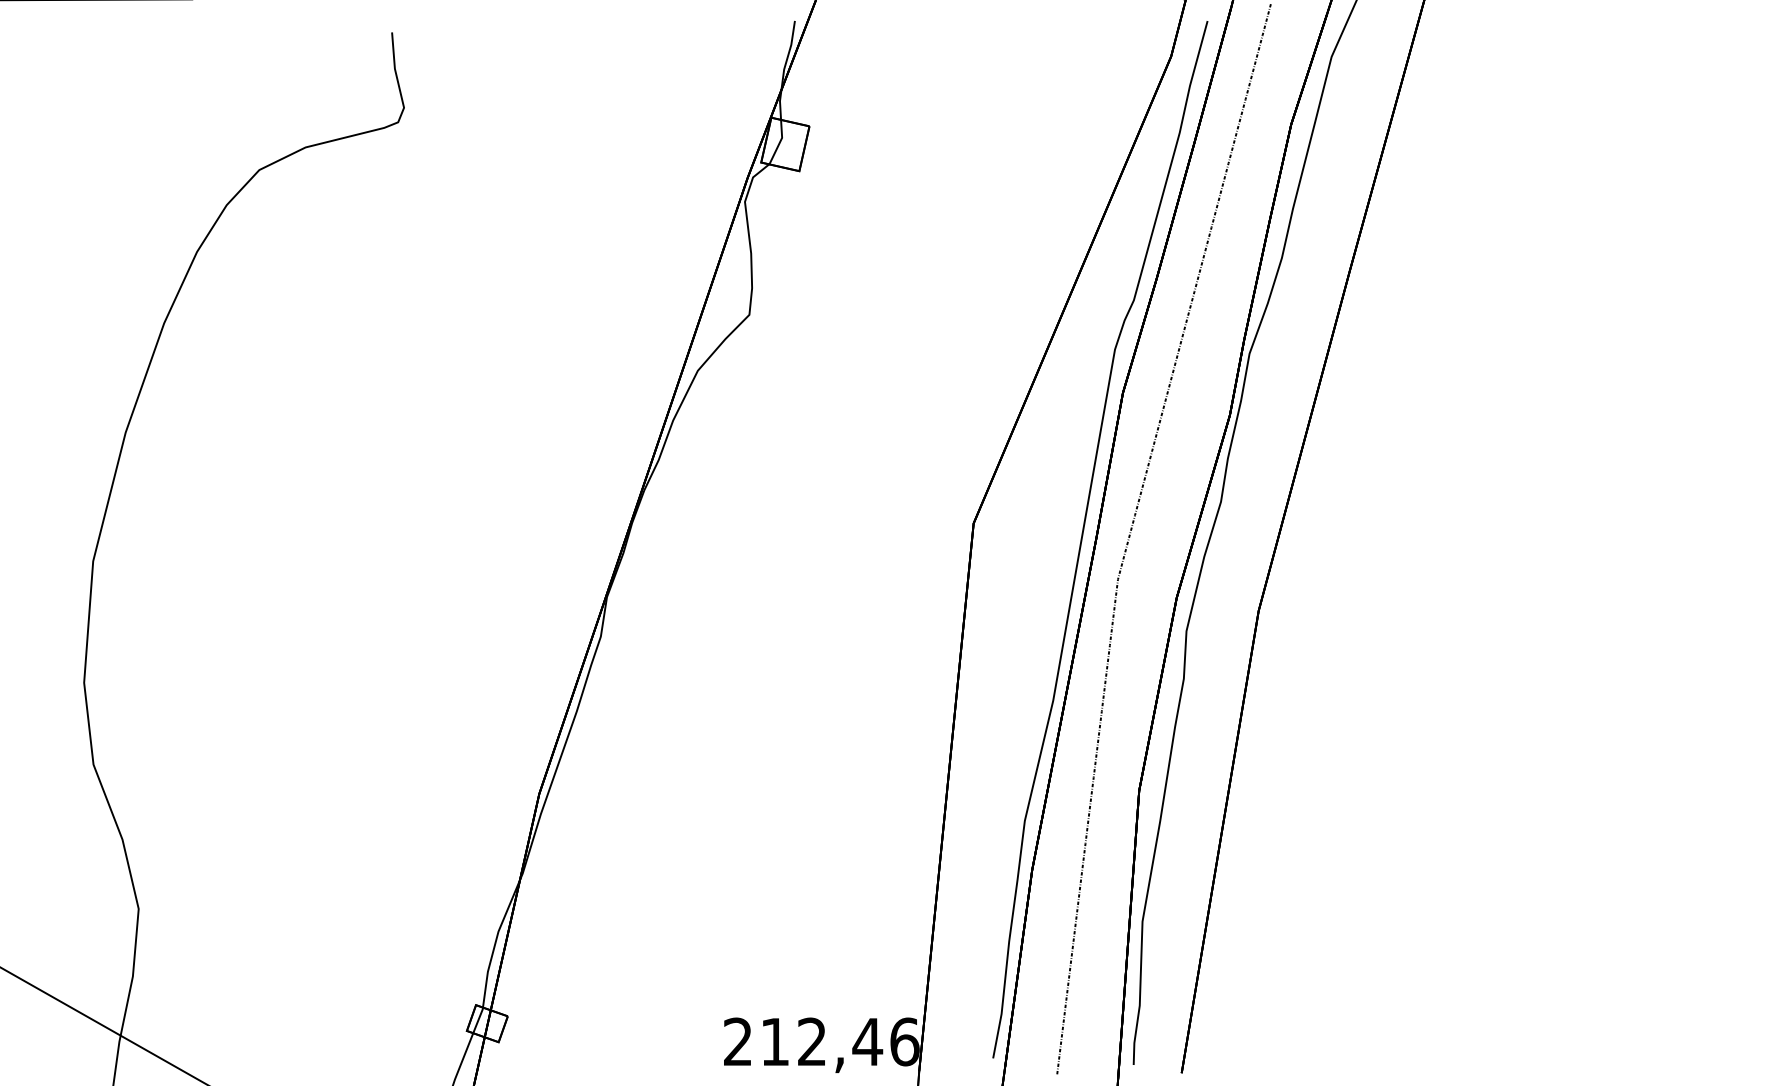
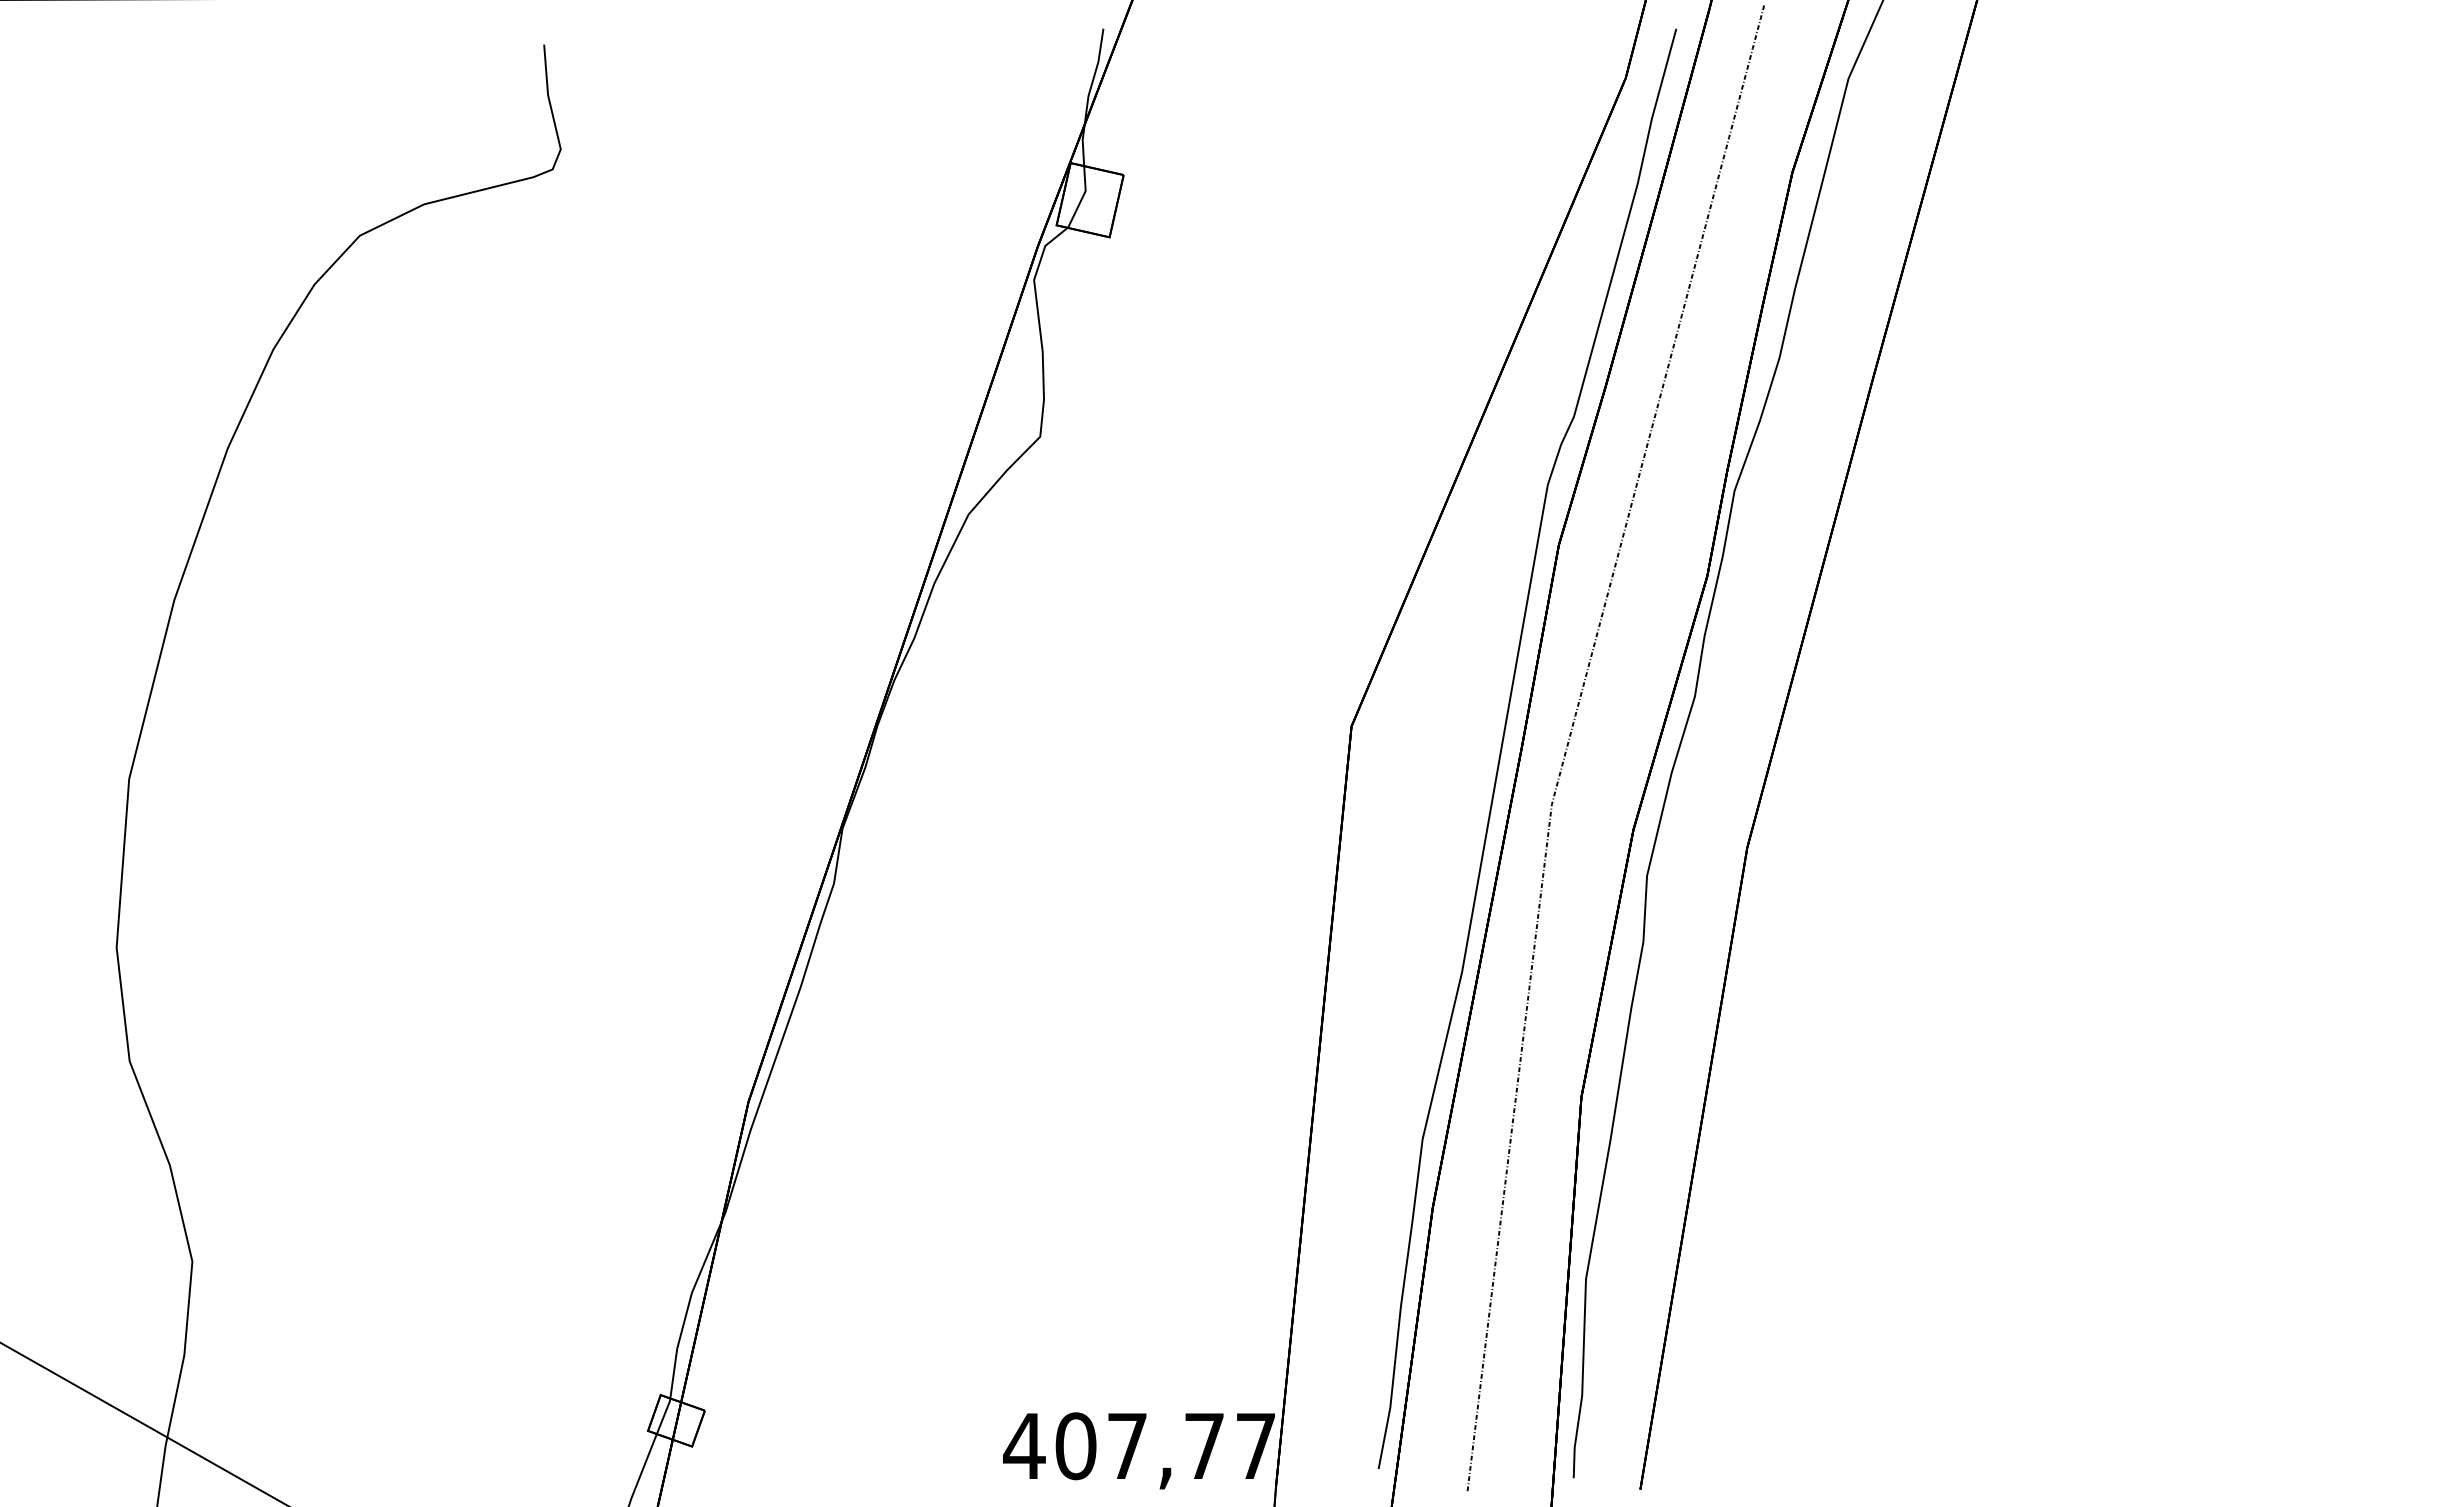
text: (820, 1042) -> (1139, 1446), 212,46 -> 407,77

